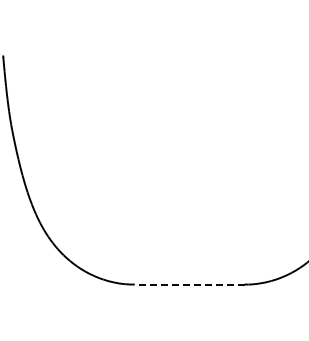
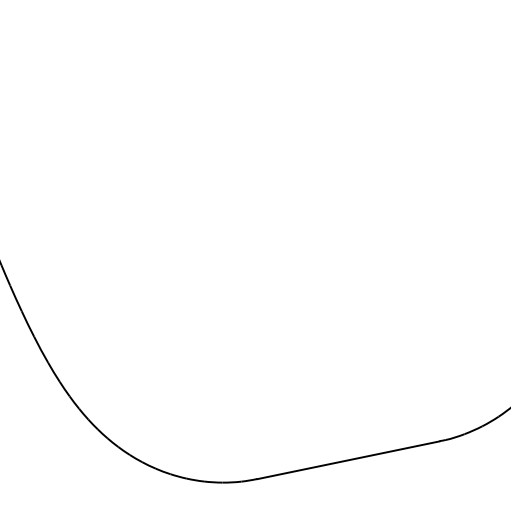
line: (189, 284) -> (348, 460), dashed -> solid

